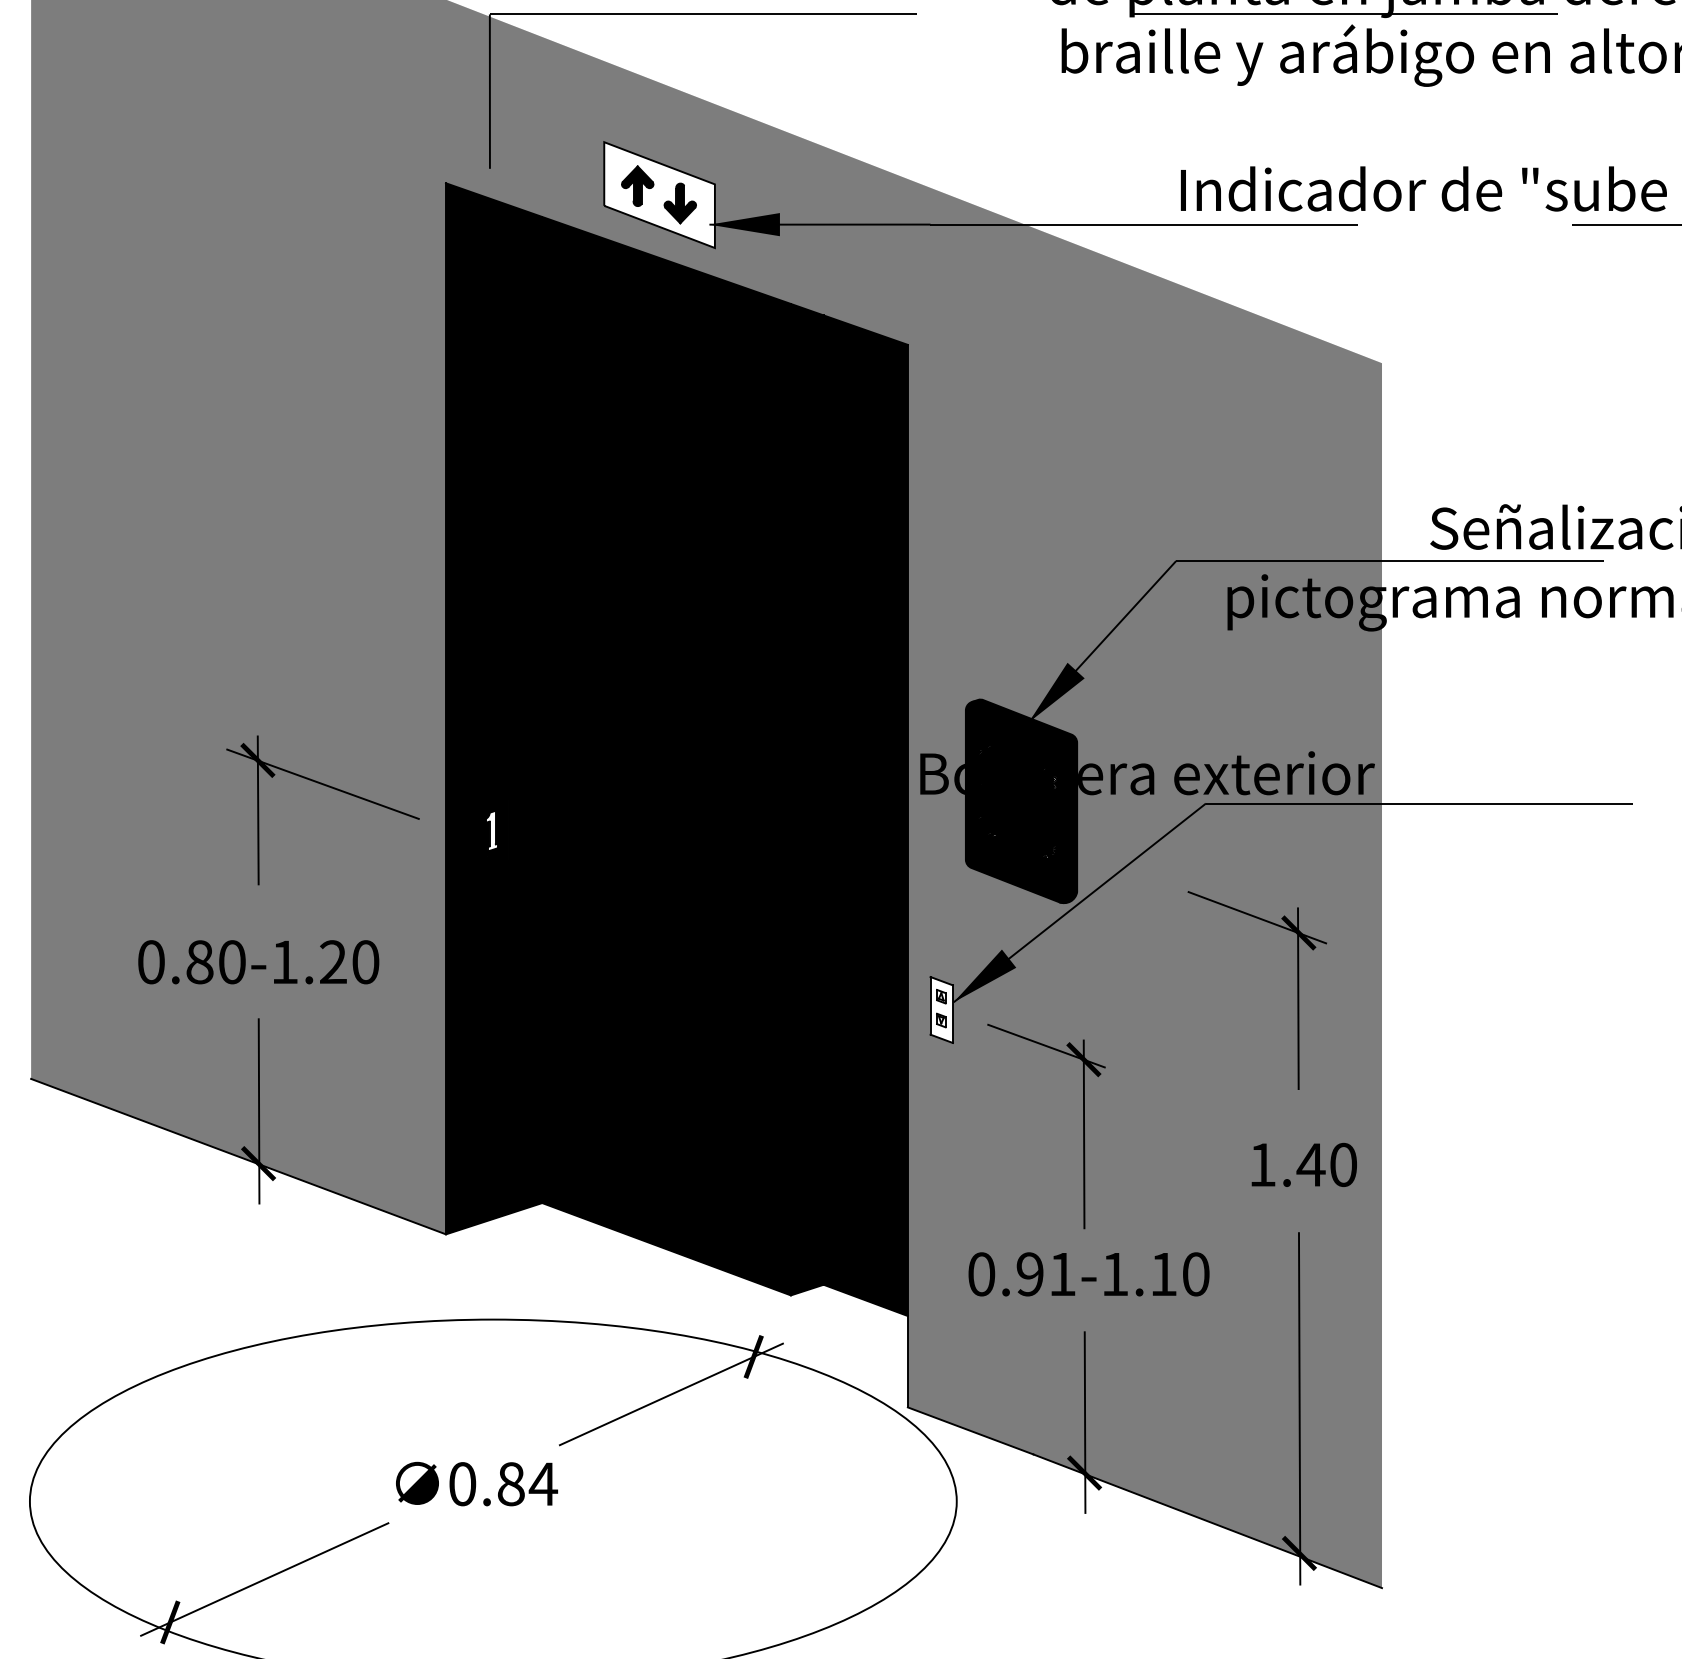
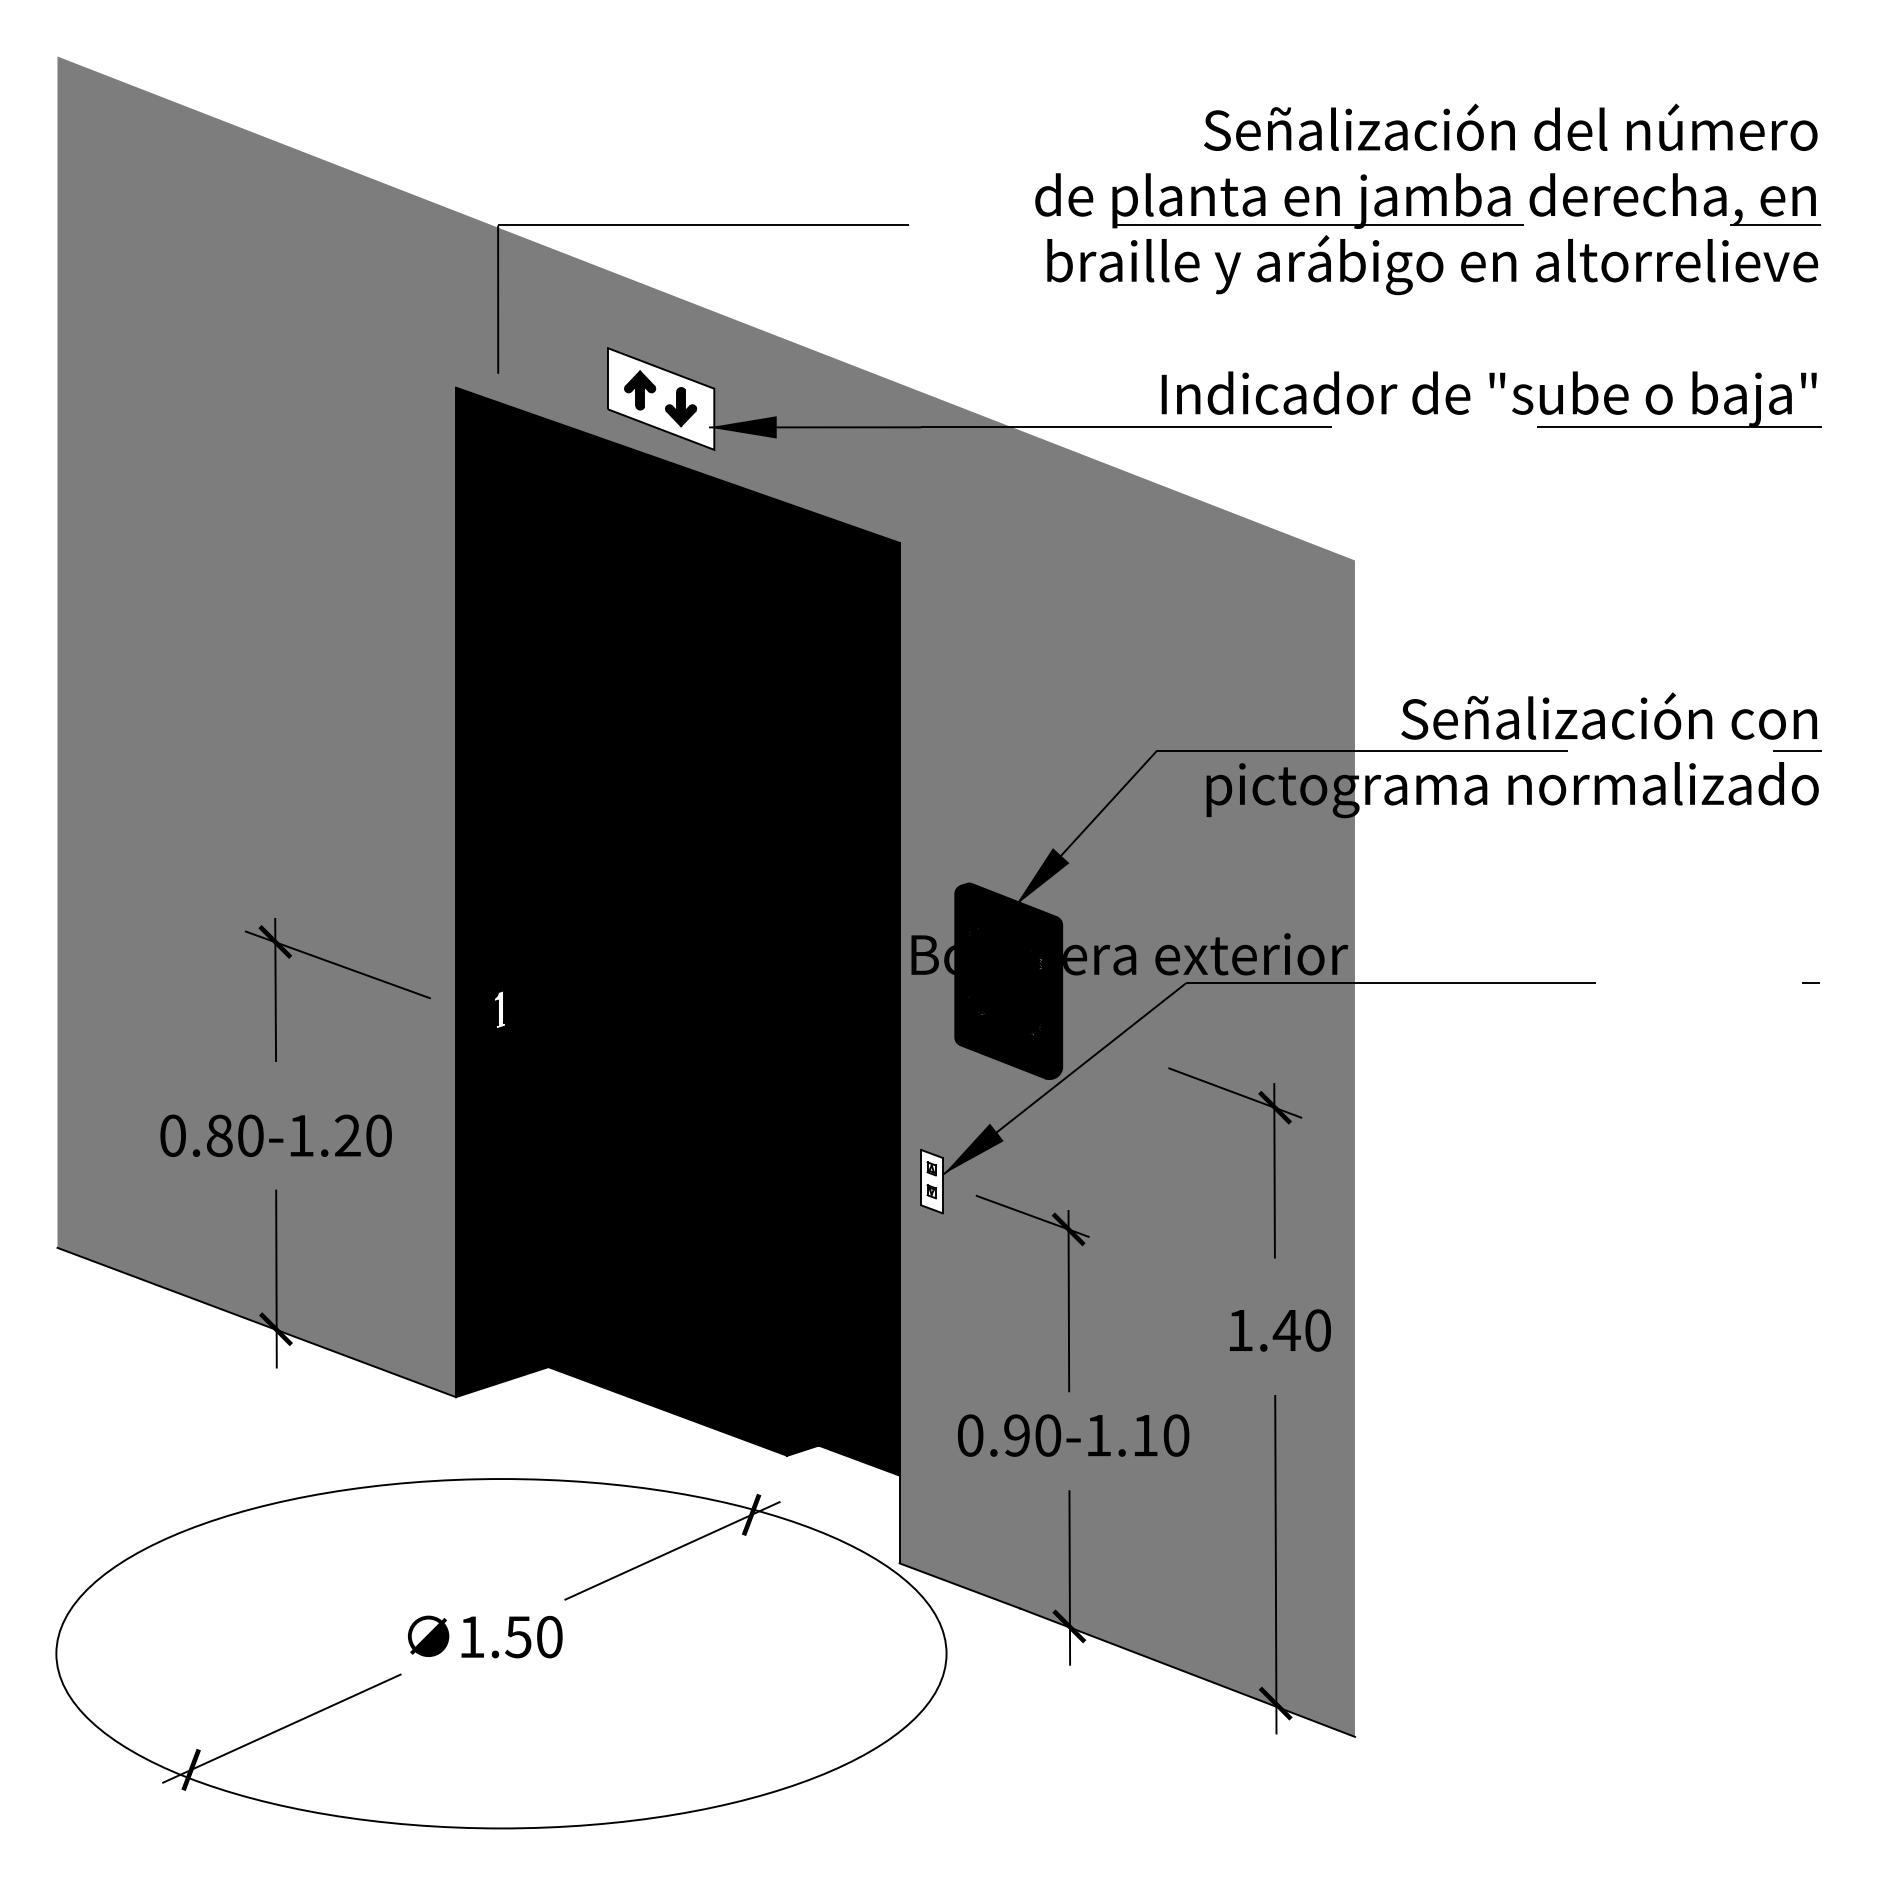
text: (1061, 1274) -> (1047, 1435), 0.91-1.10 -> 0.90-1.10
text: (503, 1483) -> (511, 1636), 0.84 -> 1.50

